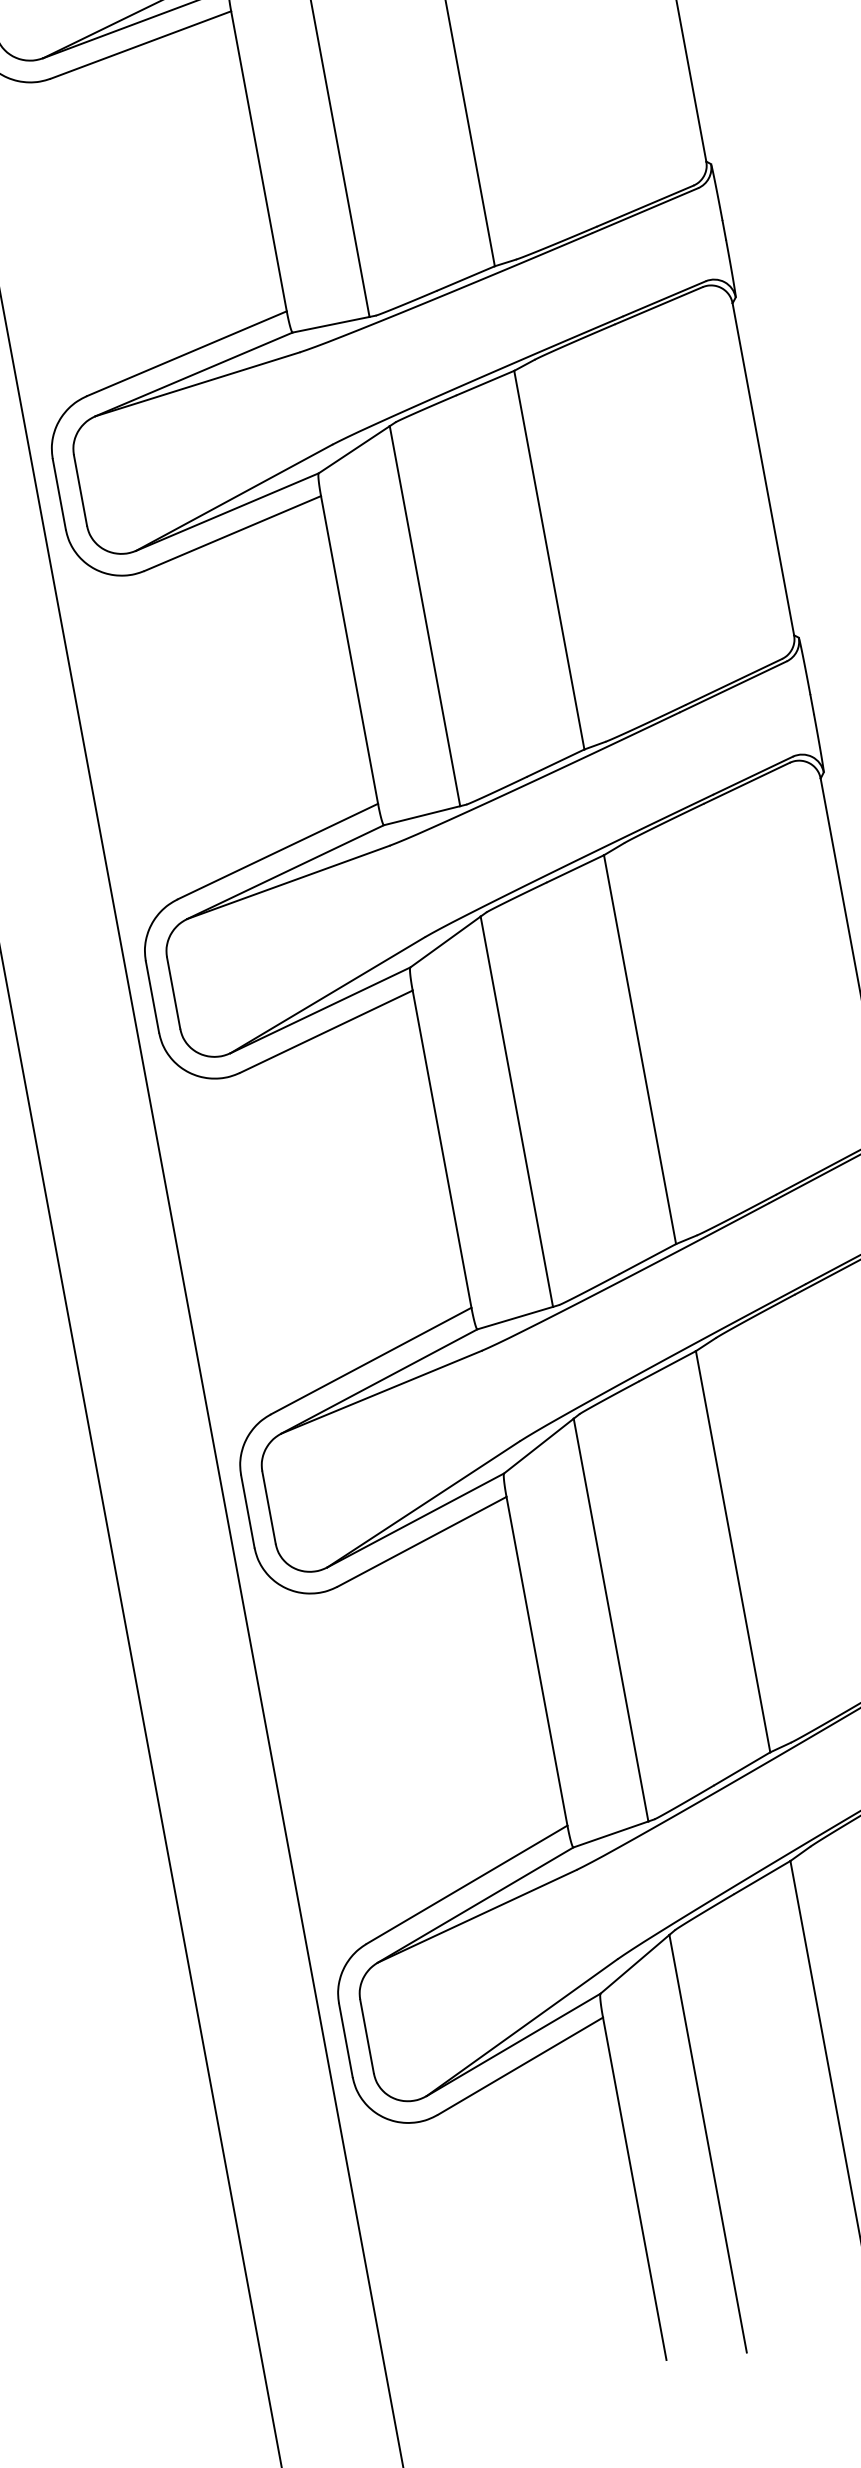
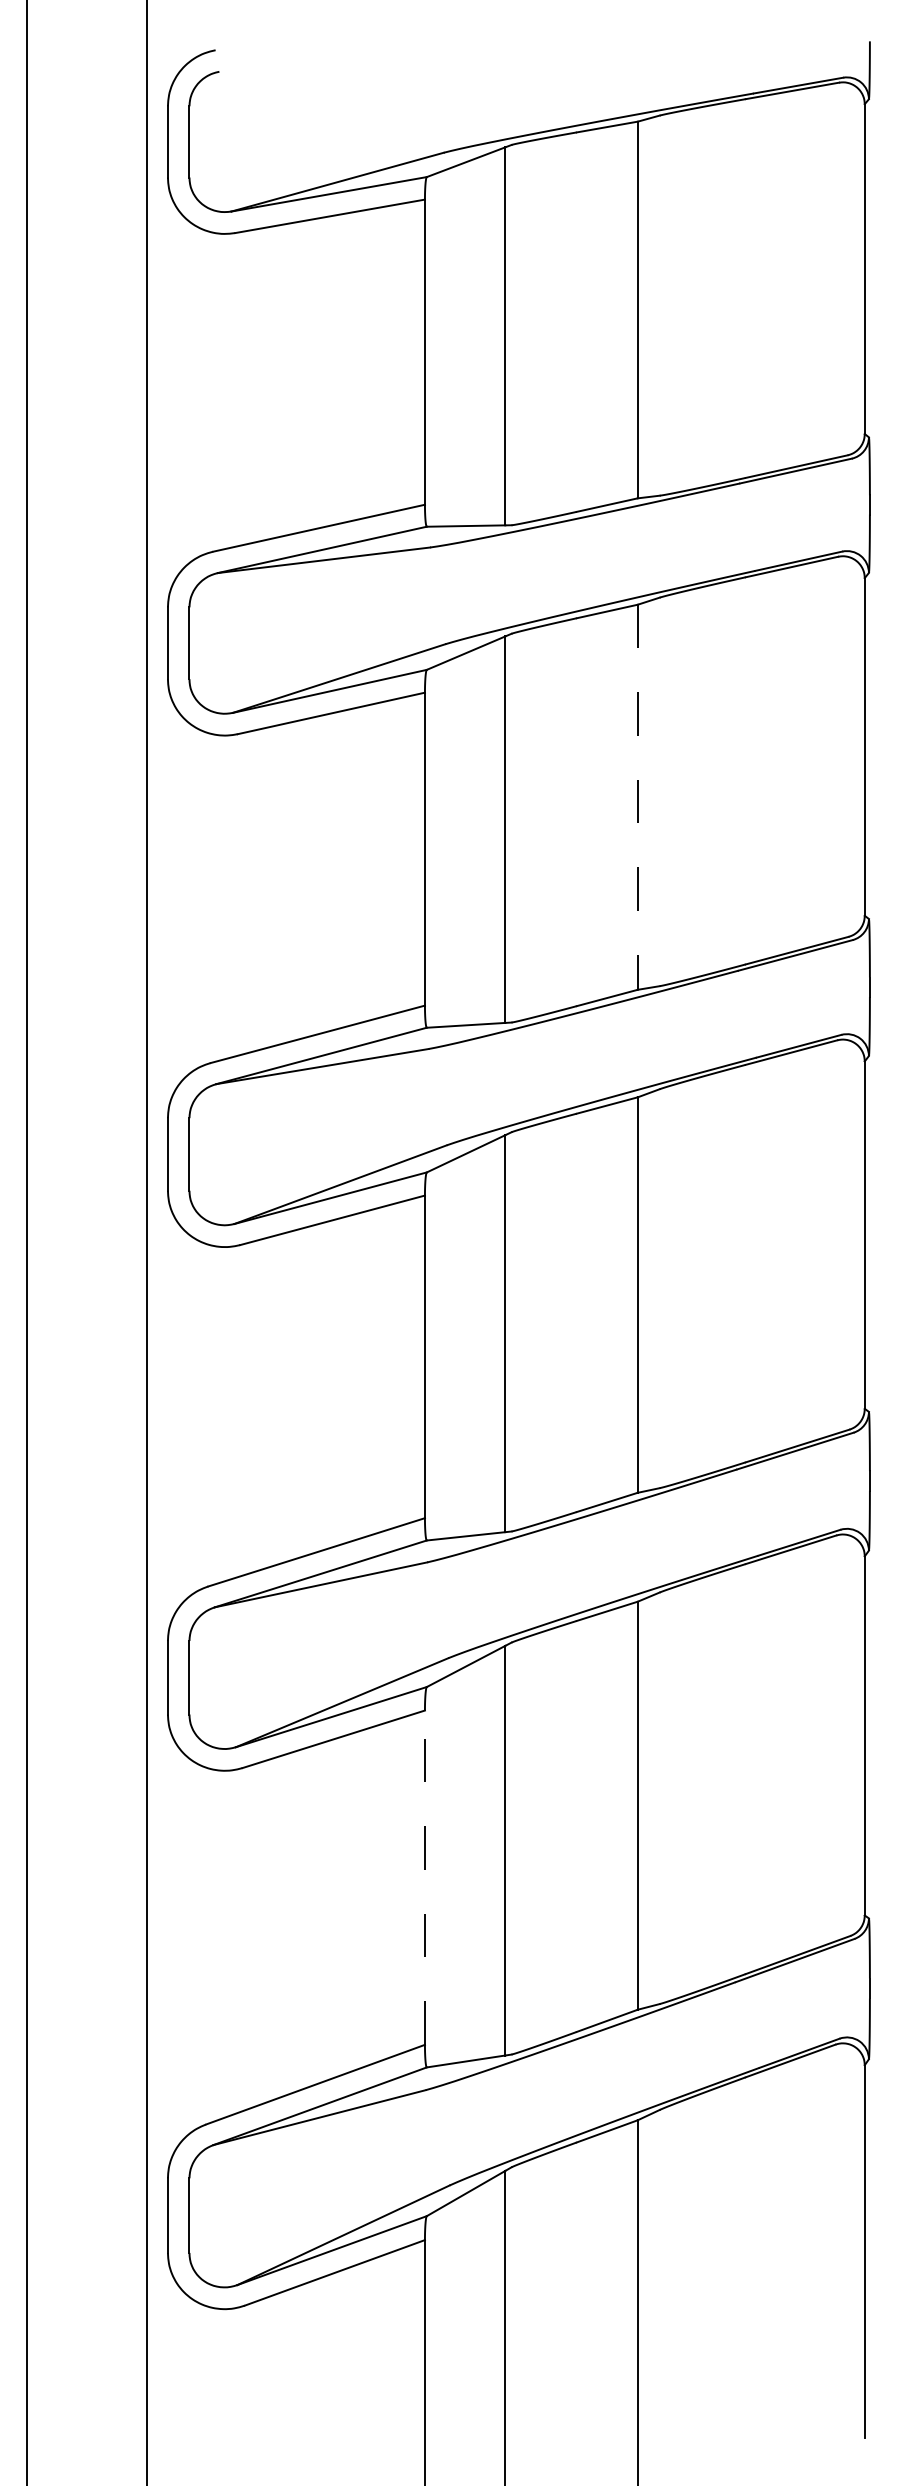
line: (549, 560) -> (637, 797), solid -> dashed
line: (536, 1661) -> (424, 1877), solid -> dashed

